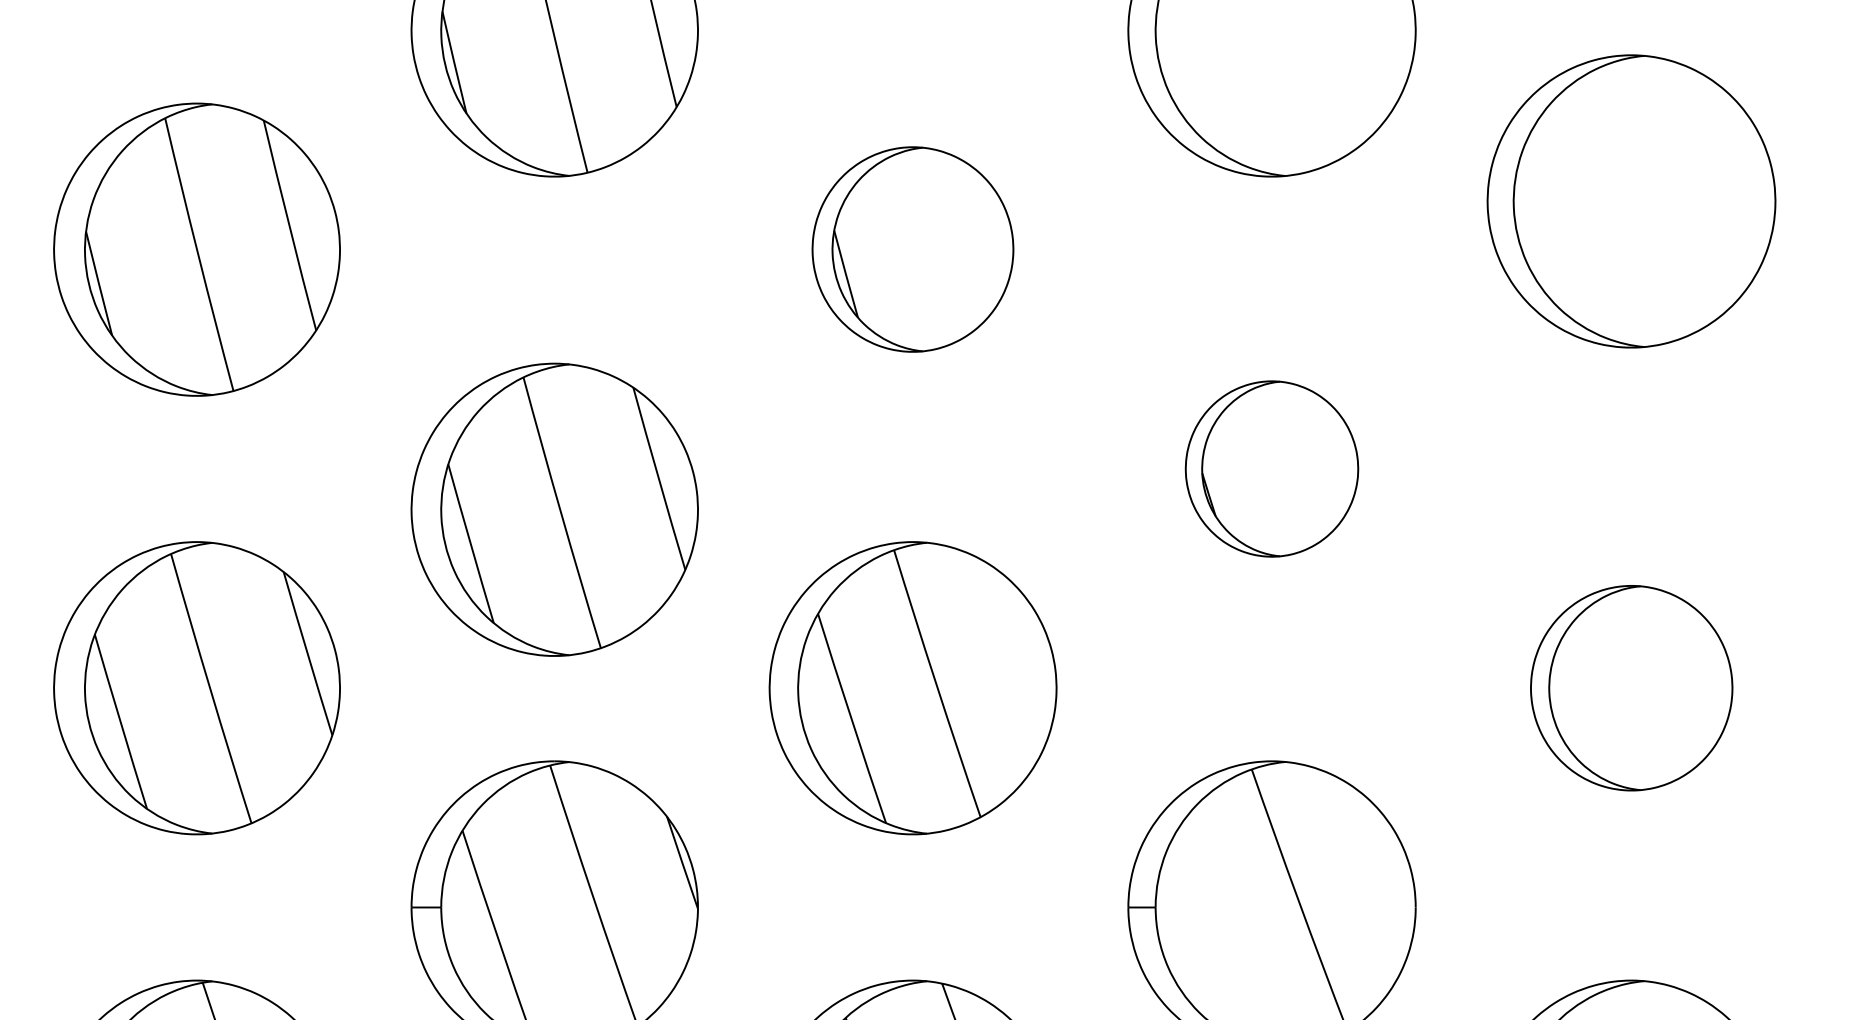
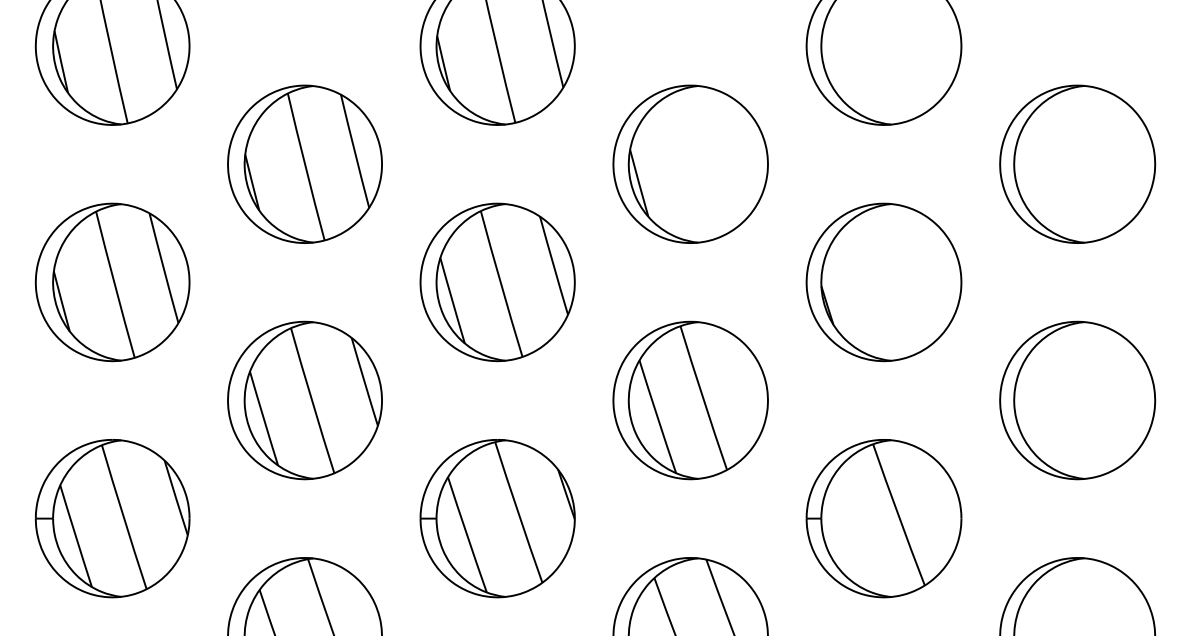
part: (1631, 199) -> (1077, 163), moved
part: (912, 248) -> (690, 163), size x1.43
part: (1271, 469) -> (883, 282), size x1.67
part: (554, 509) -> (497, 282), moved
part: (1631, 688) -> (1077, 400), size x1.43

